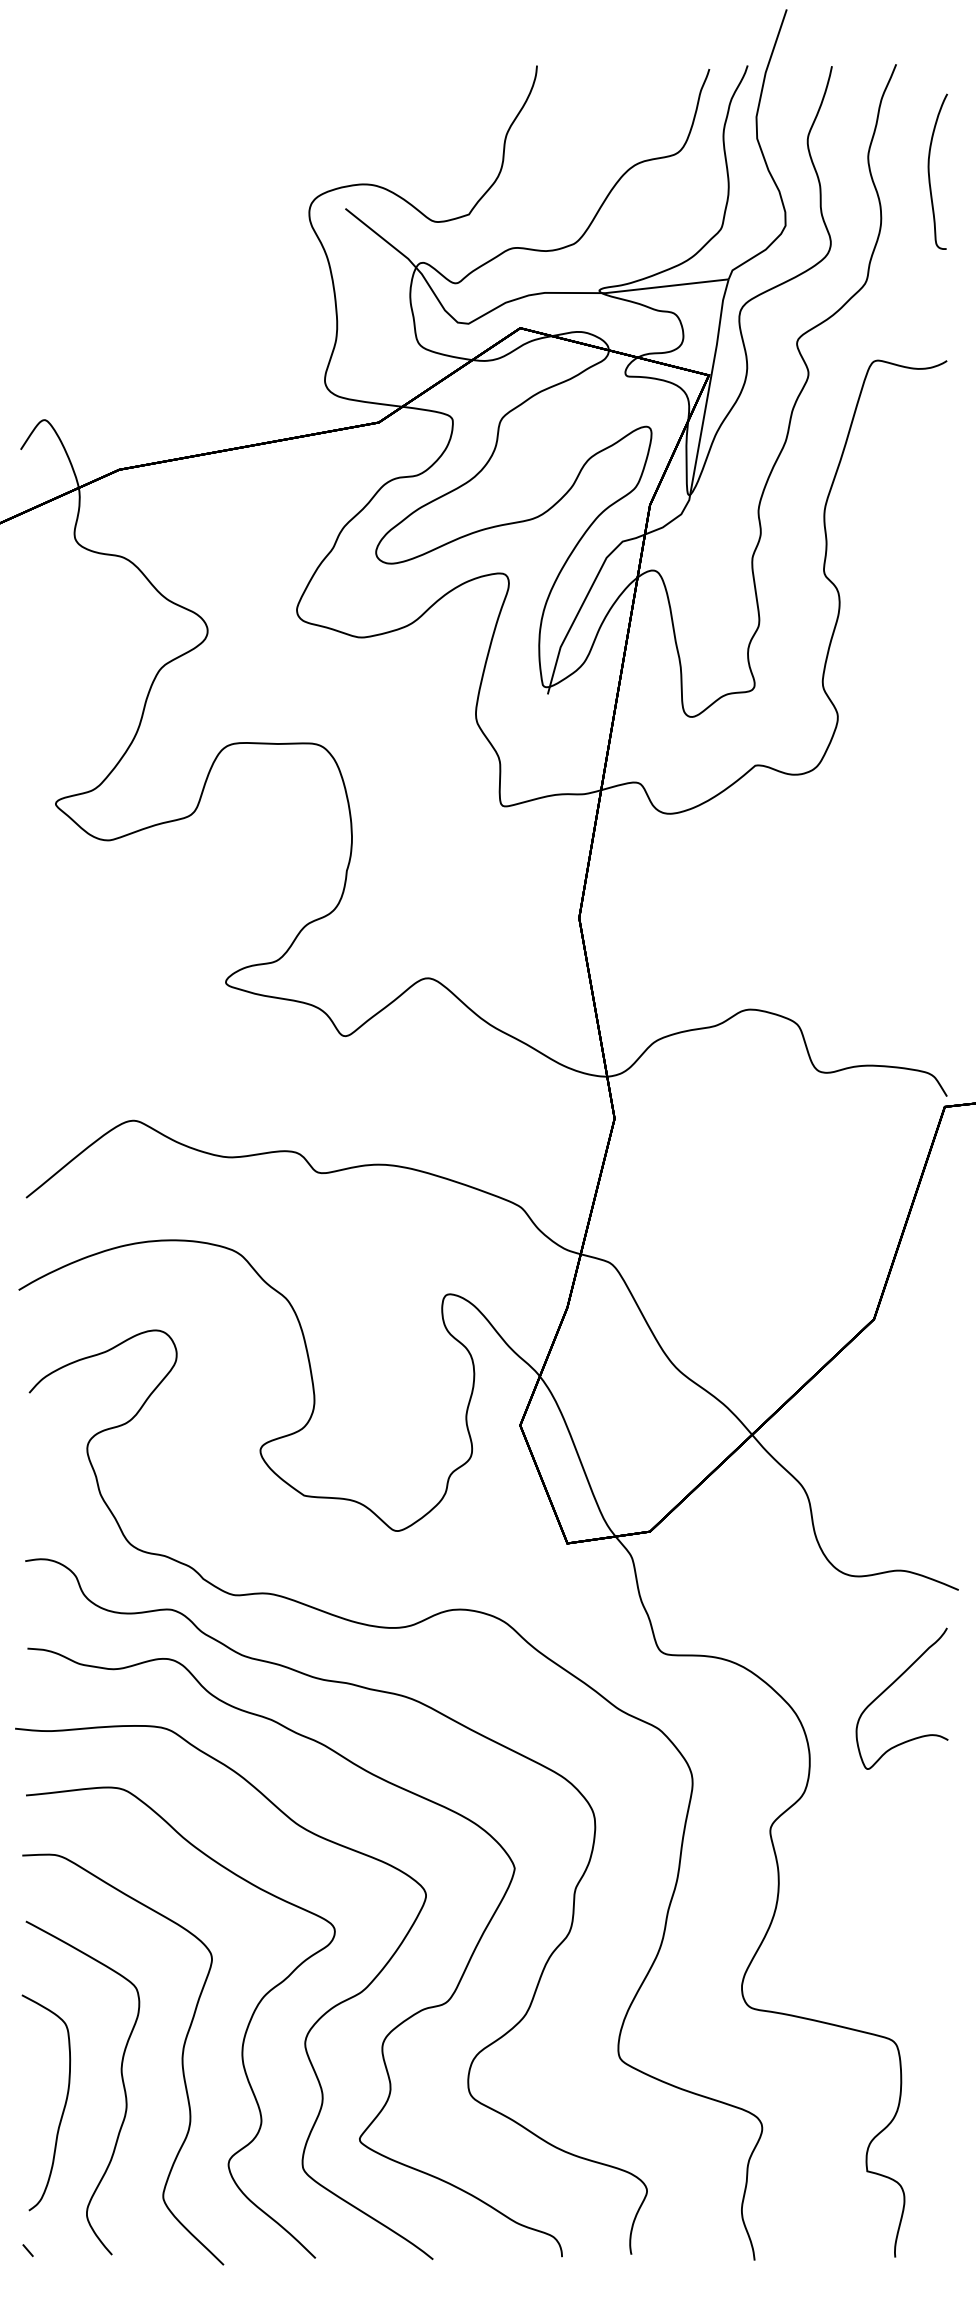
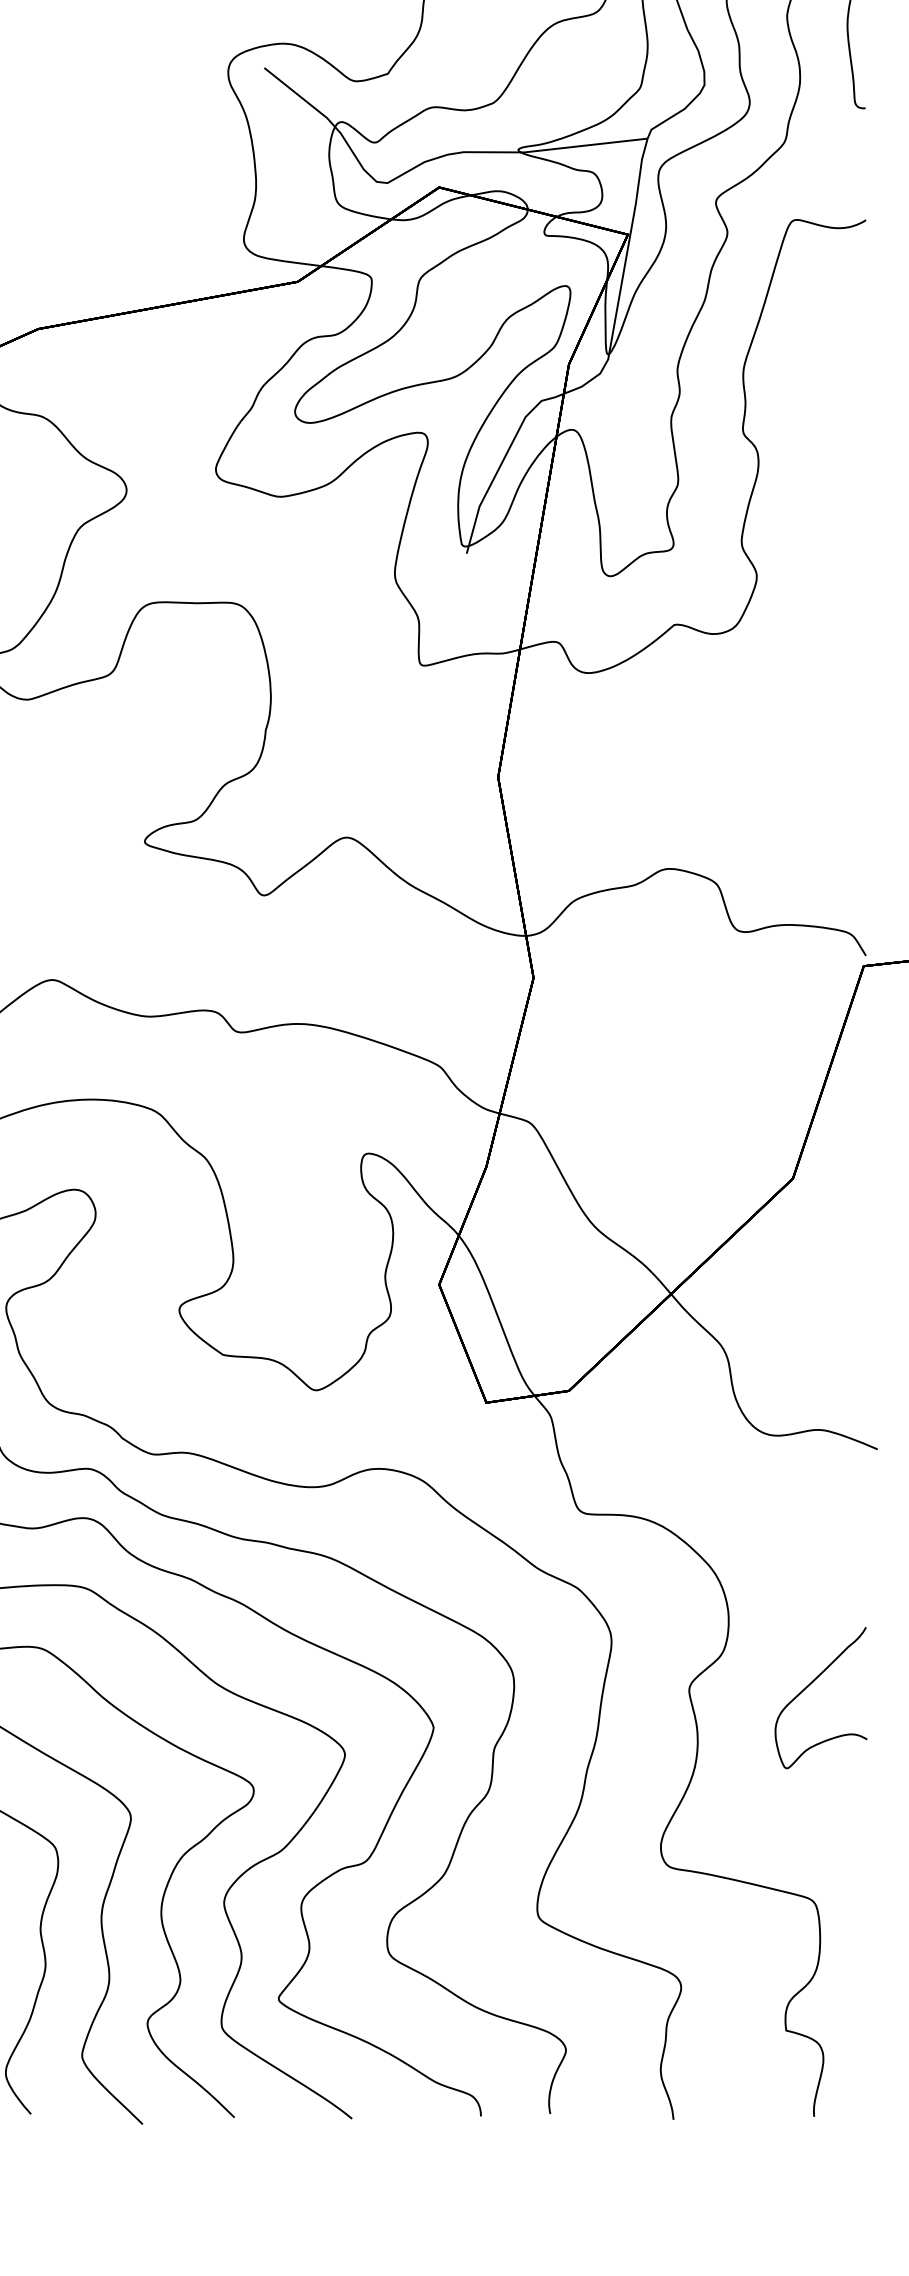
curve: (893, 1684) -> (812, 1683), moved

